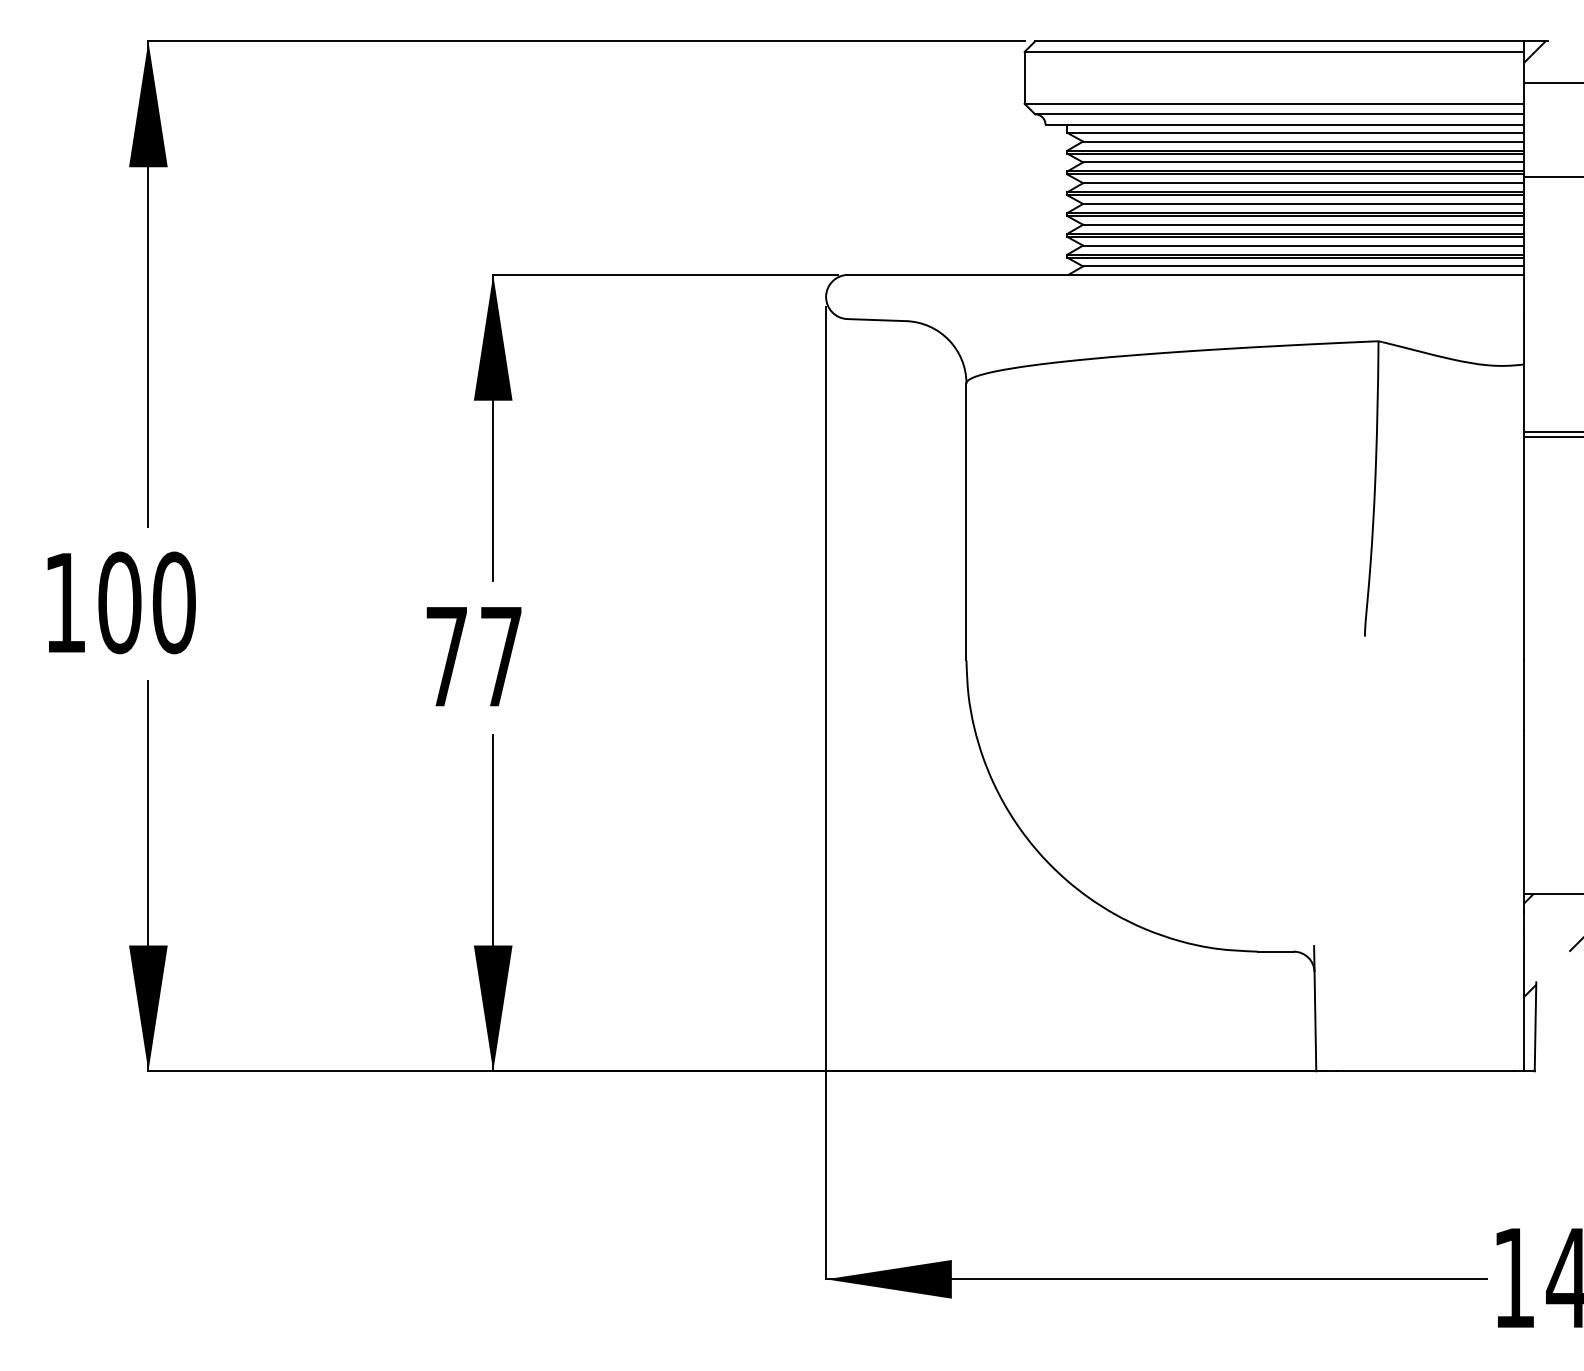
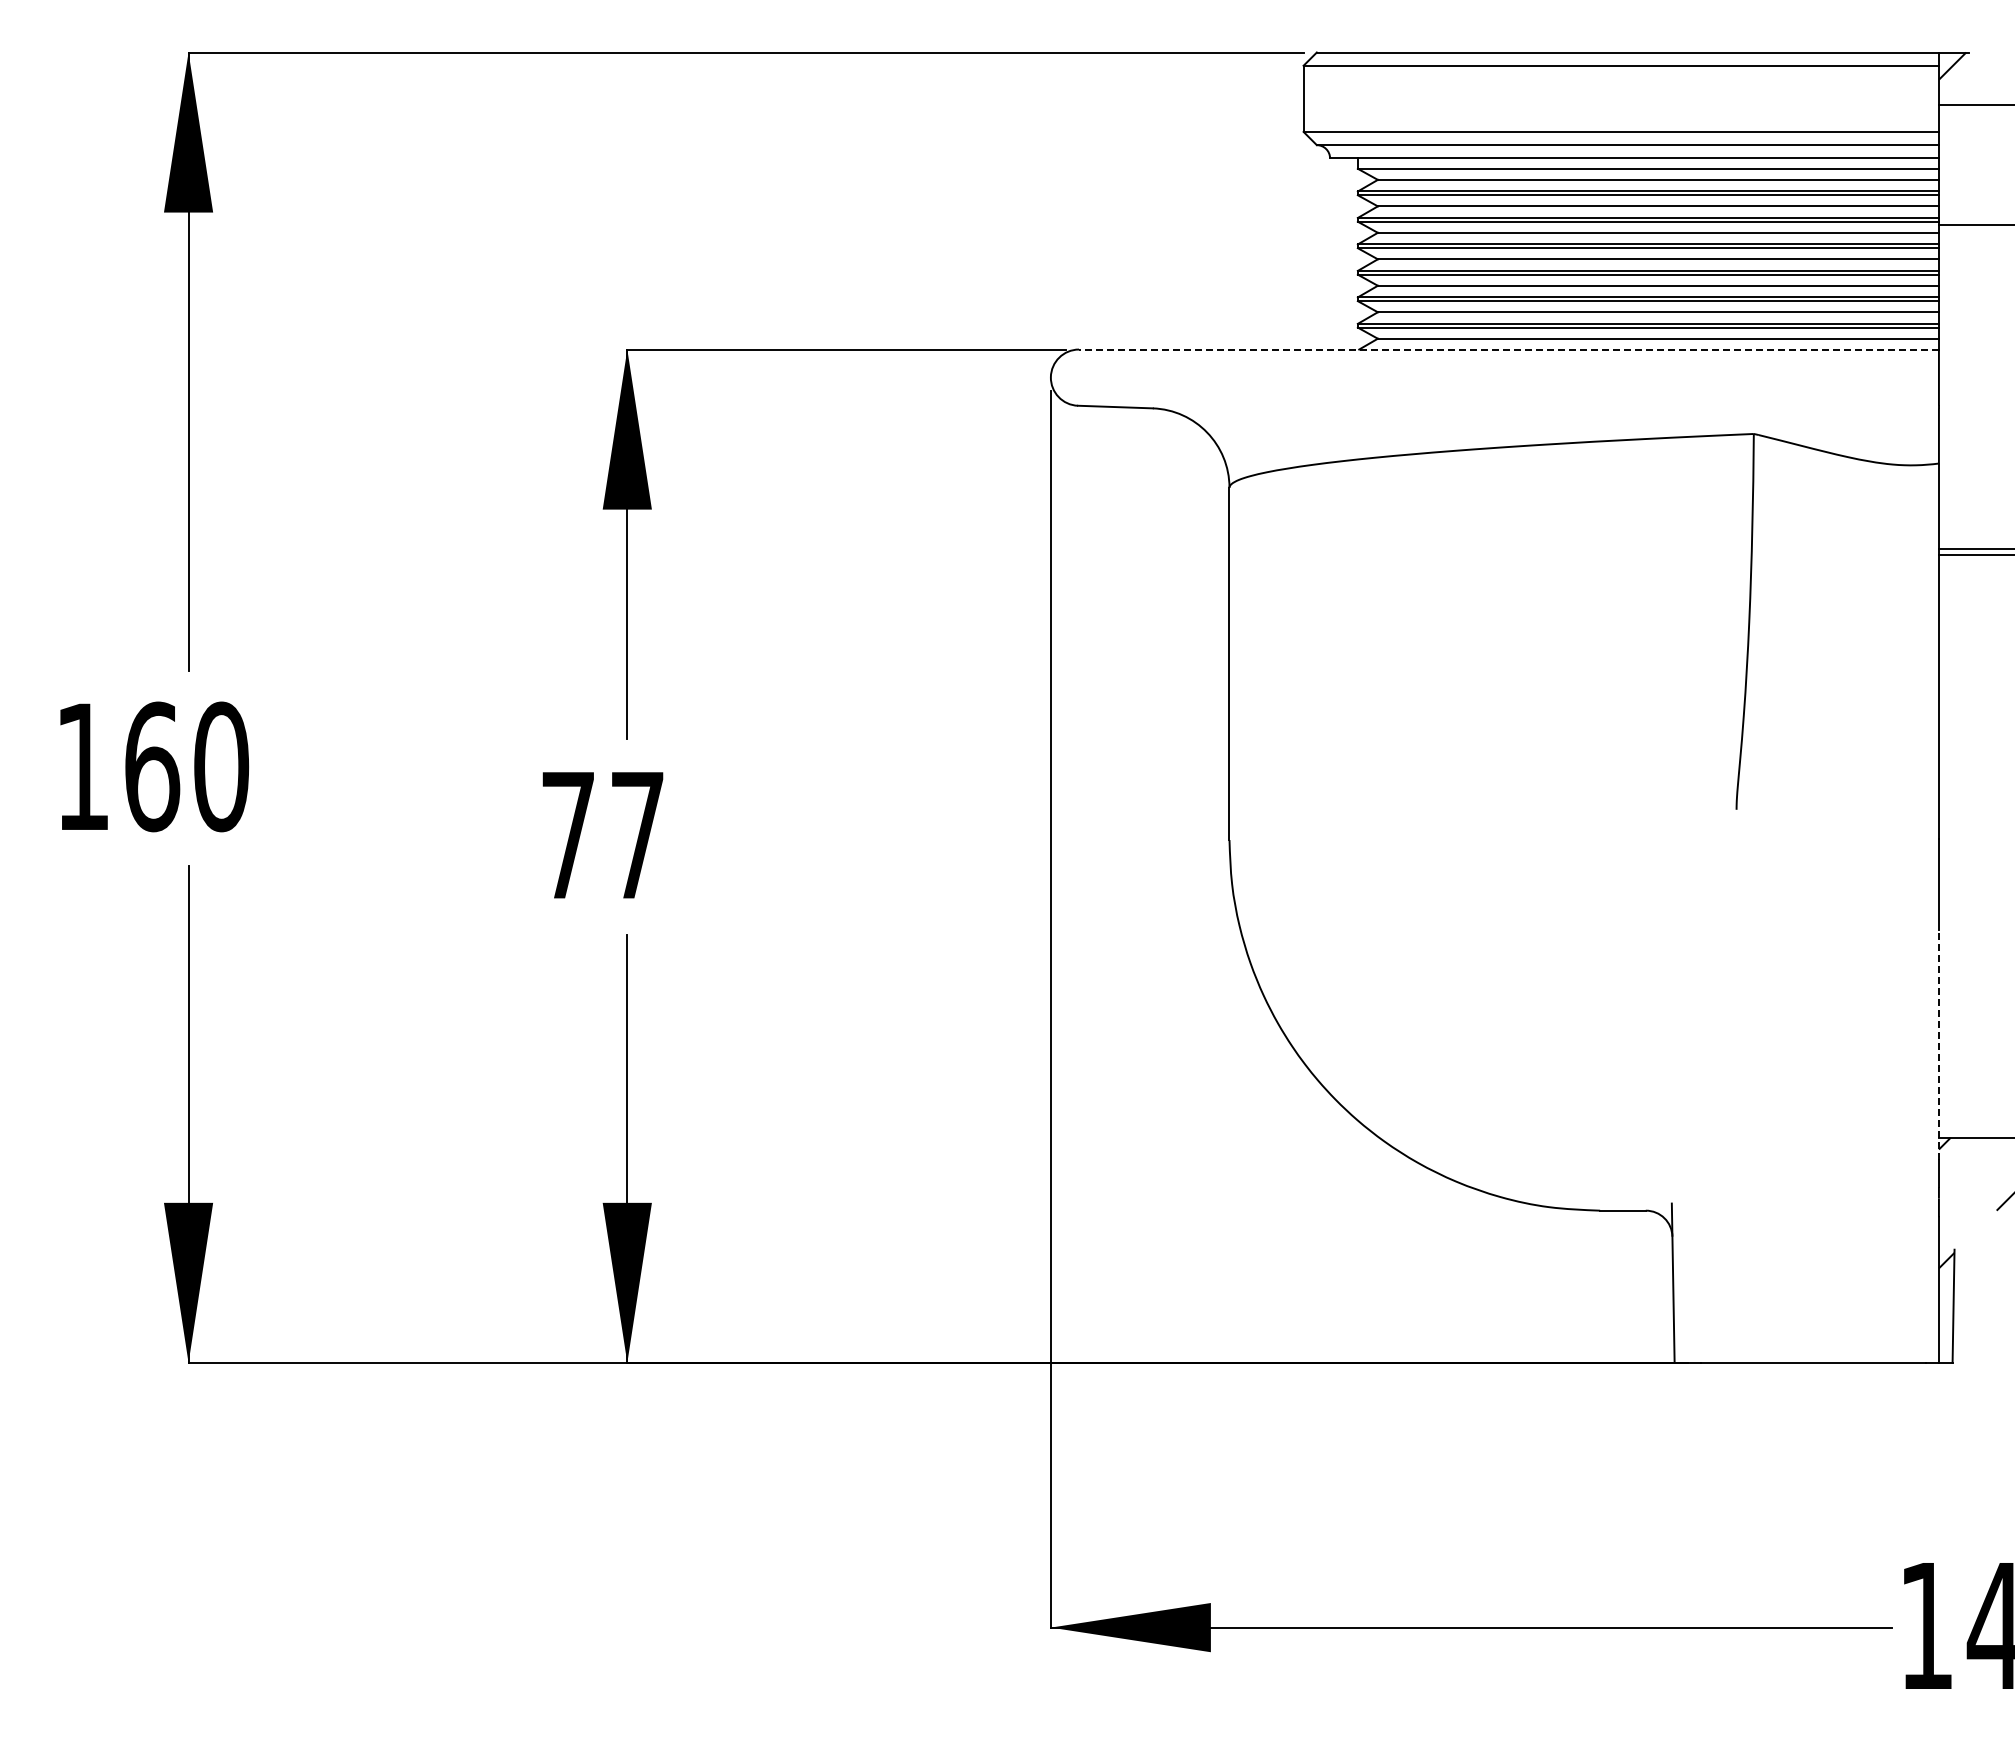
line: (1185, 274) -> (1508, 349), solid -> dashed
text: (120, 602) -> (152, 766), 100 -> 160
line: (1523, 821) -> (1938, 1044), solid -> dashed

